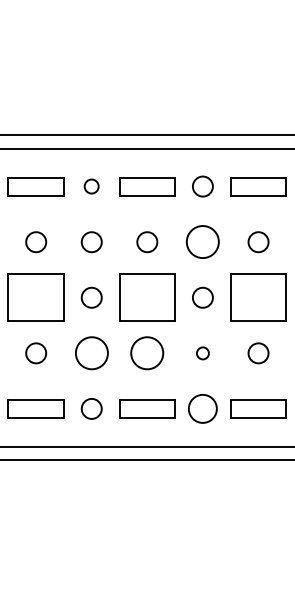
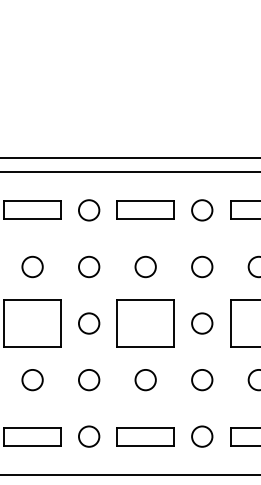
circle: (91, 186) -> (88, 210), size x1.43
circle: (202, 242) -> (201, 267), size x0.62
circle: (91, 353) -> (88, 380), size x0.62
circle: (147, 353) -> (145, 380), size x0.62
circle: (202, 353) -> (201, 380), size x1.67
circle: (202, 408) -> (201, 436), size x0.71

